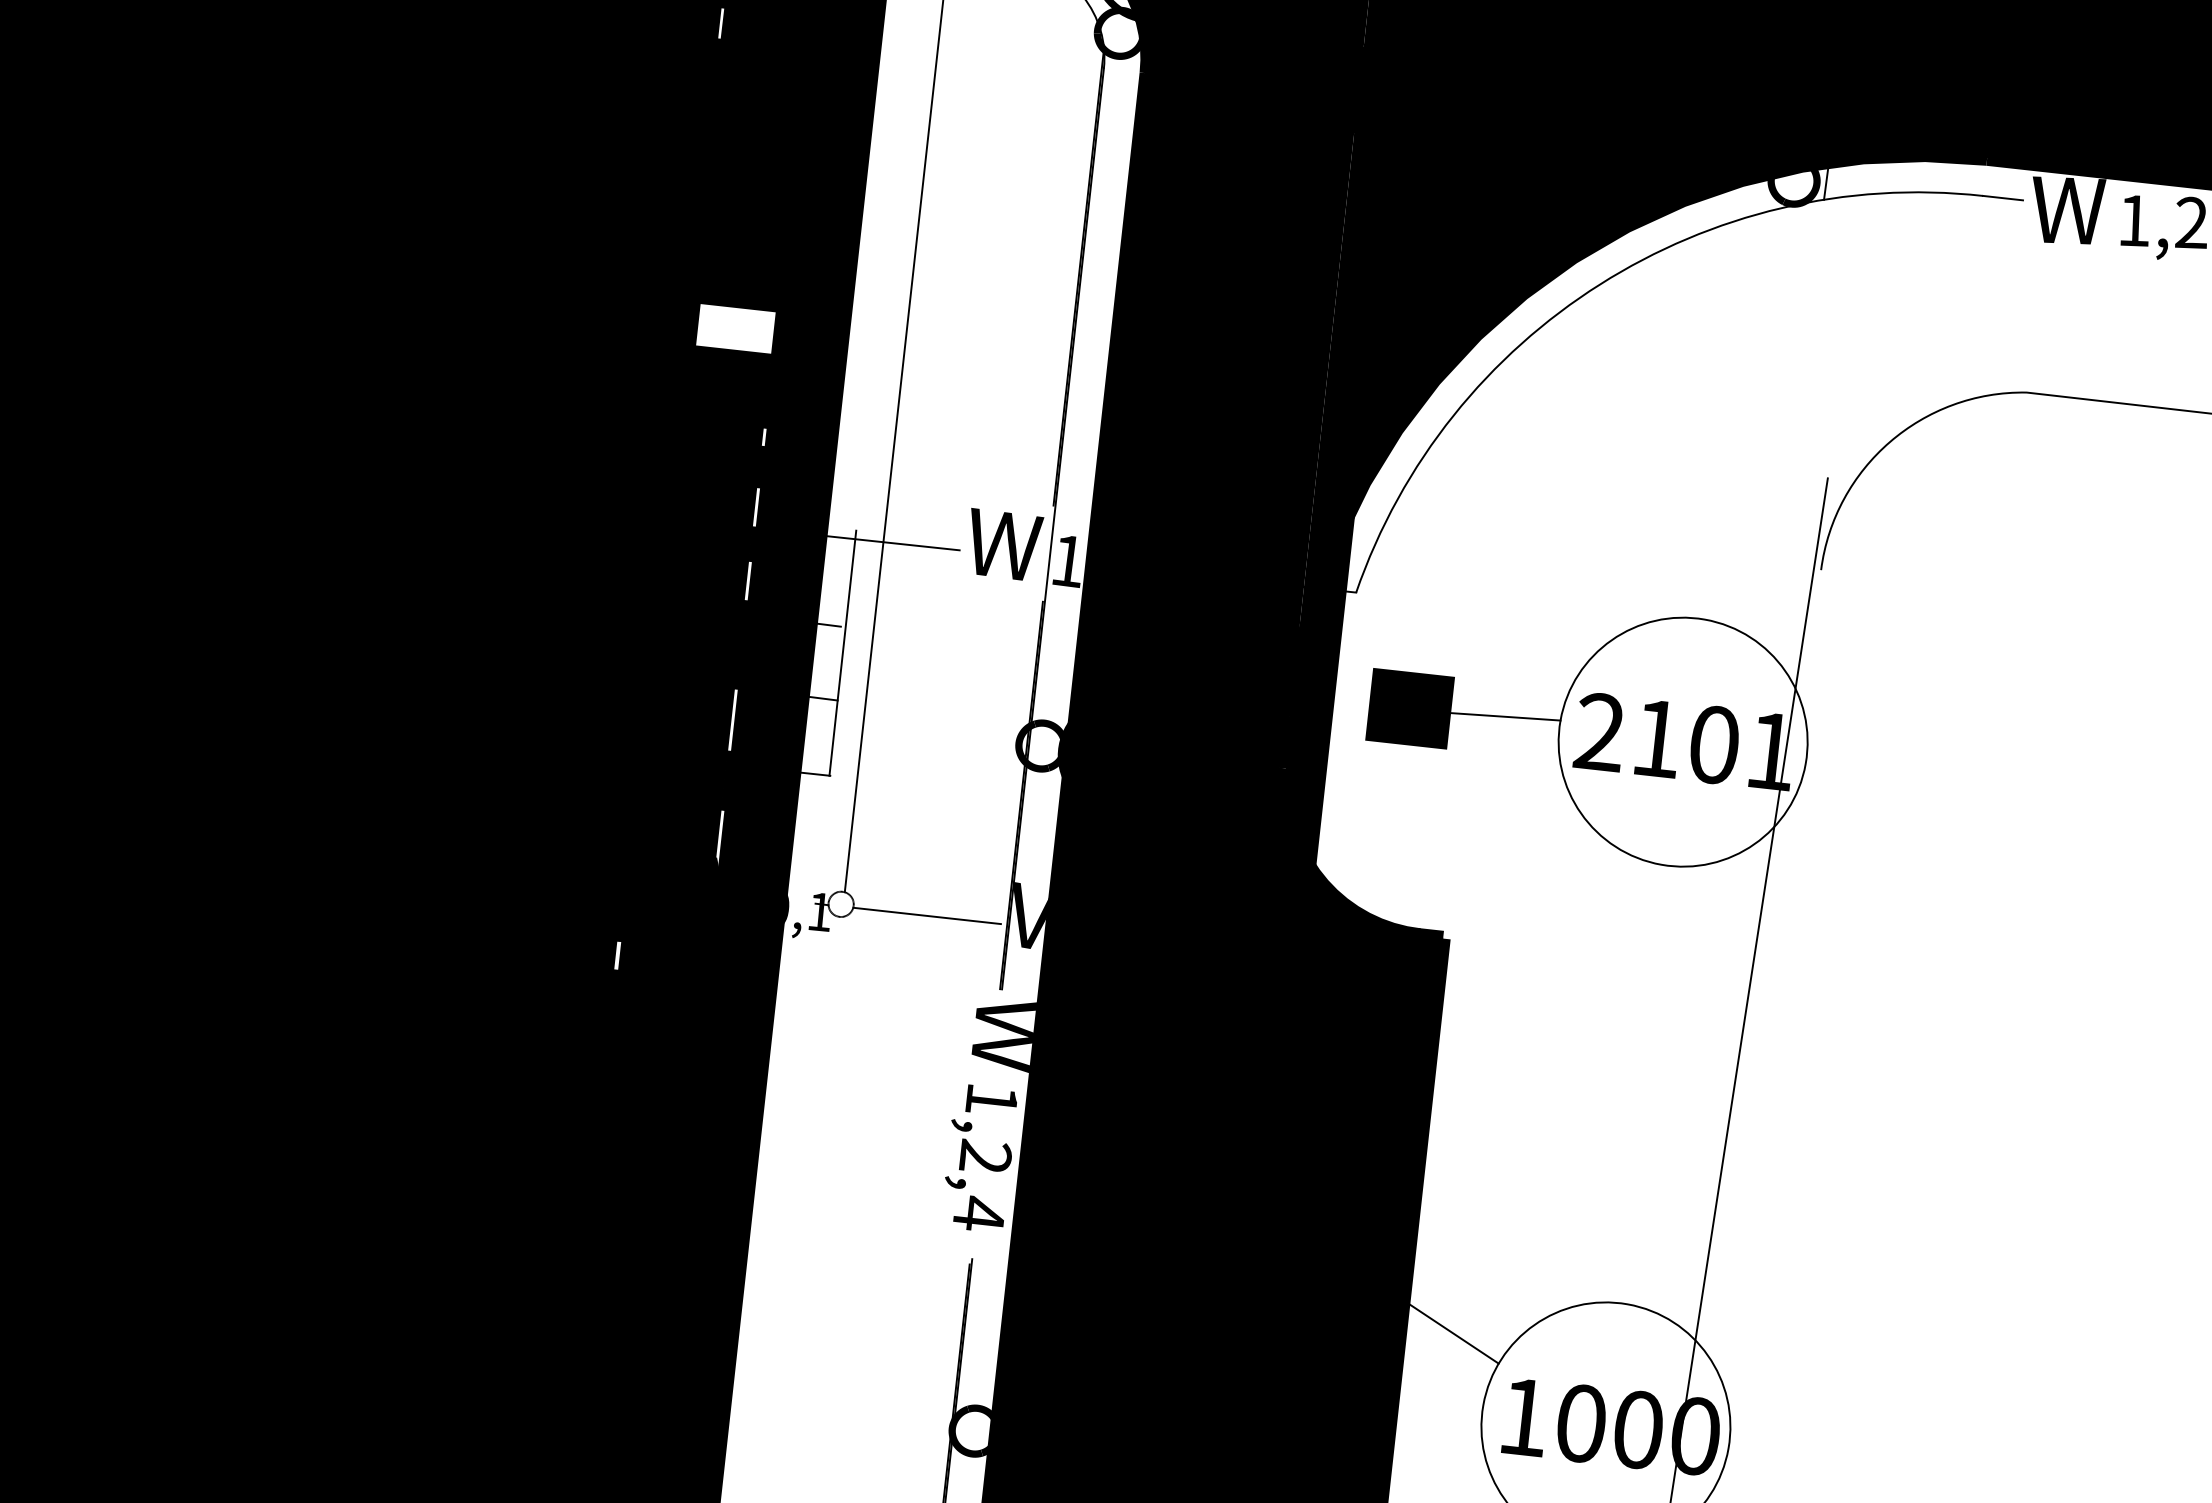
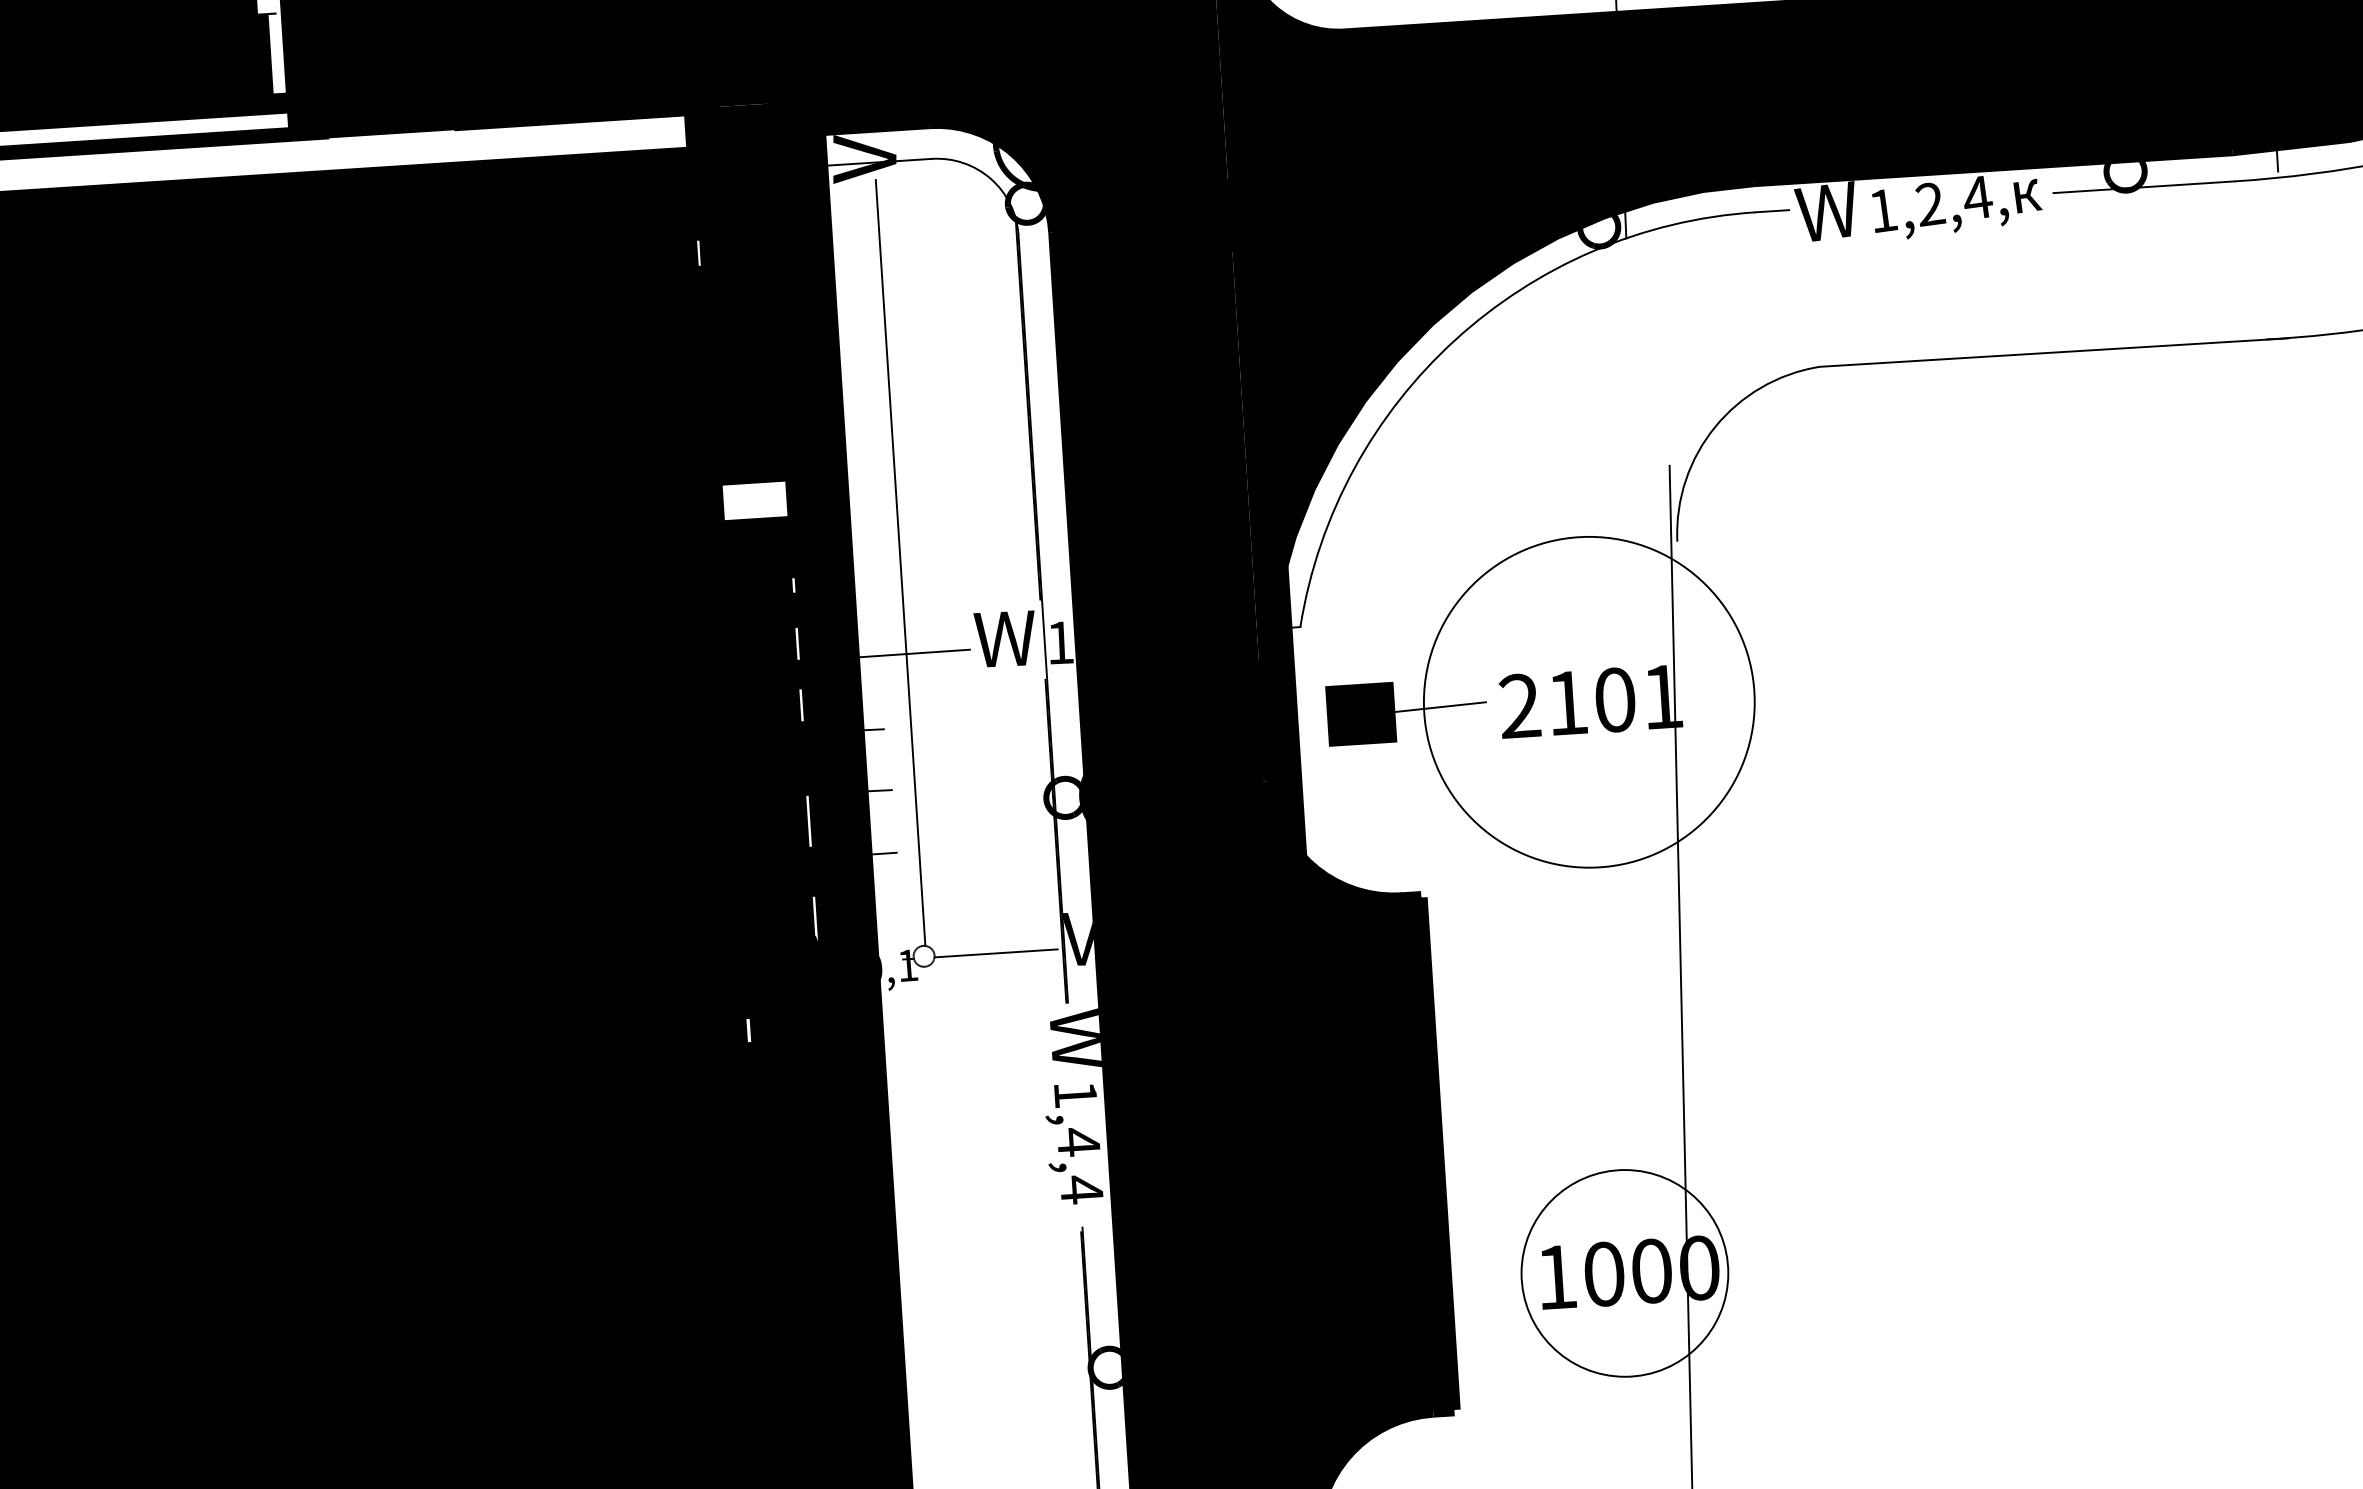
line: (843, 653) -> (889, 750), removed
circle: (1682, 741) -> (1588, 701), size x1.6
text: (985, 1157) -> (1078, 1142), 1,2,4 -> 1,4,4
line: (1451, 1331) -> (1484, 1217), removed

